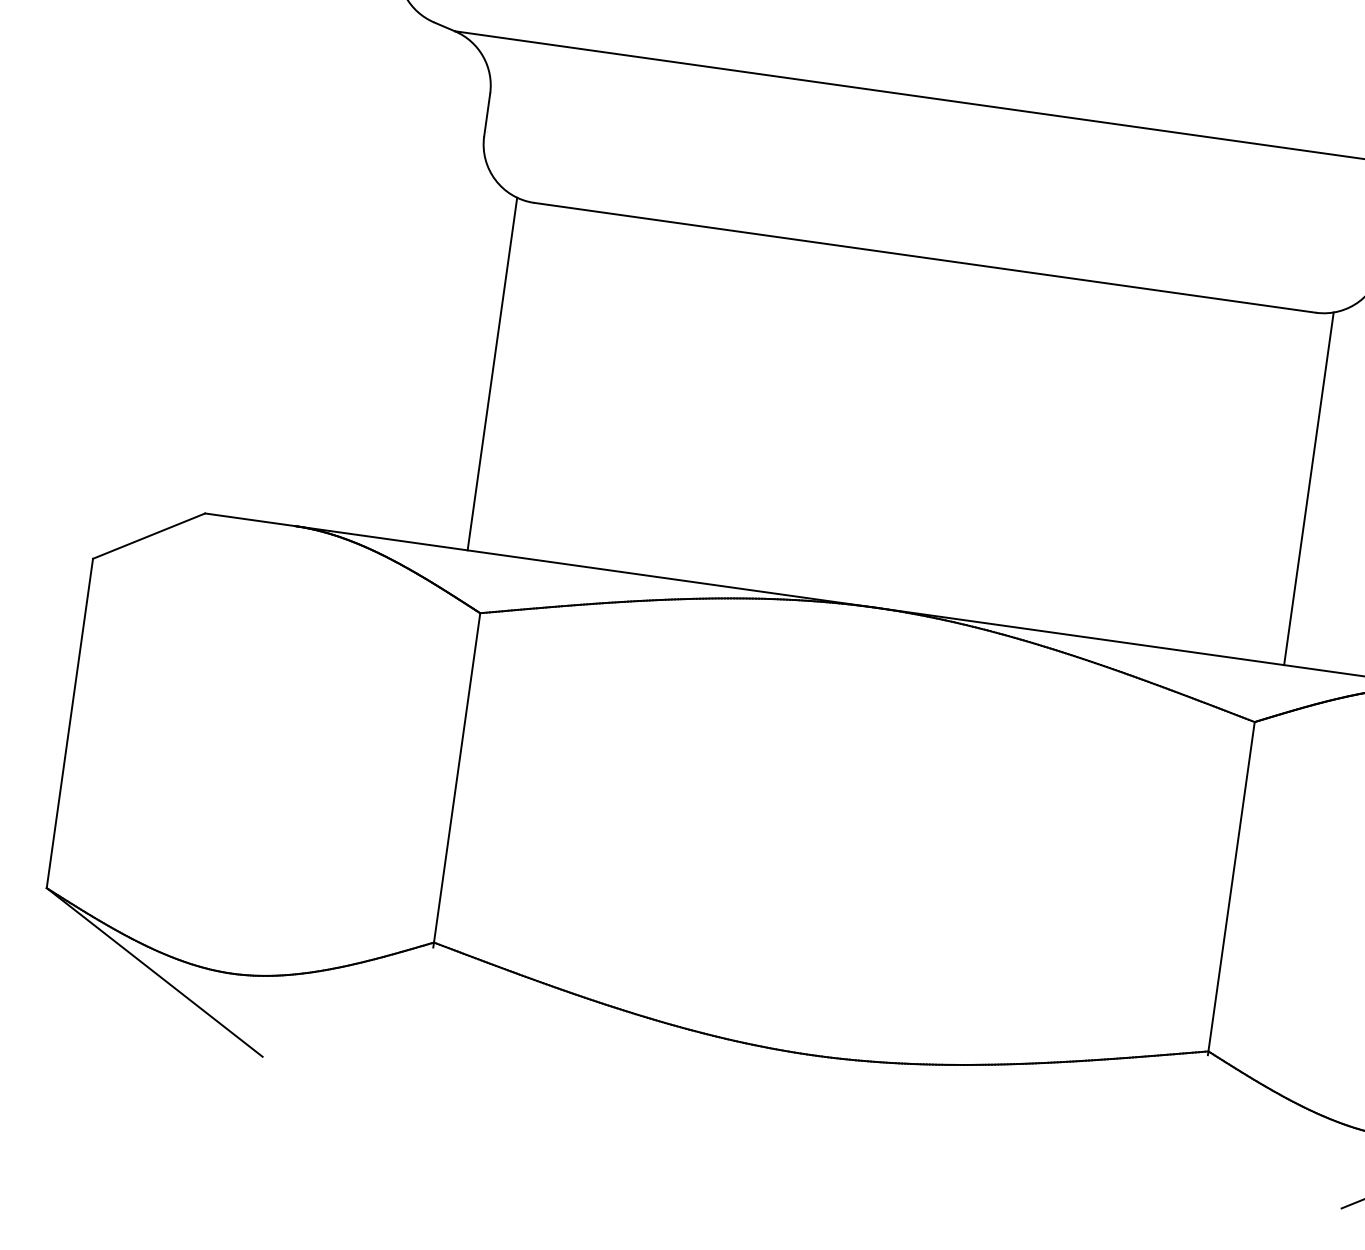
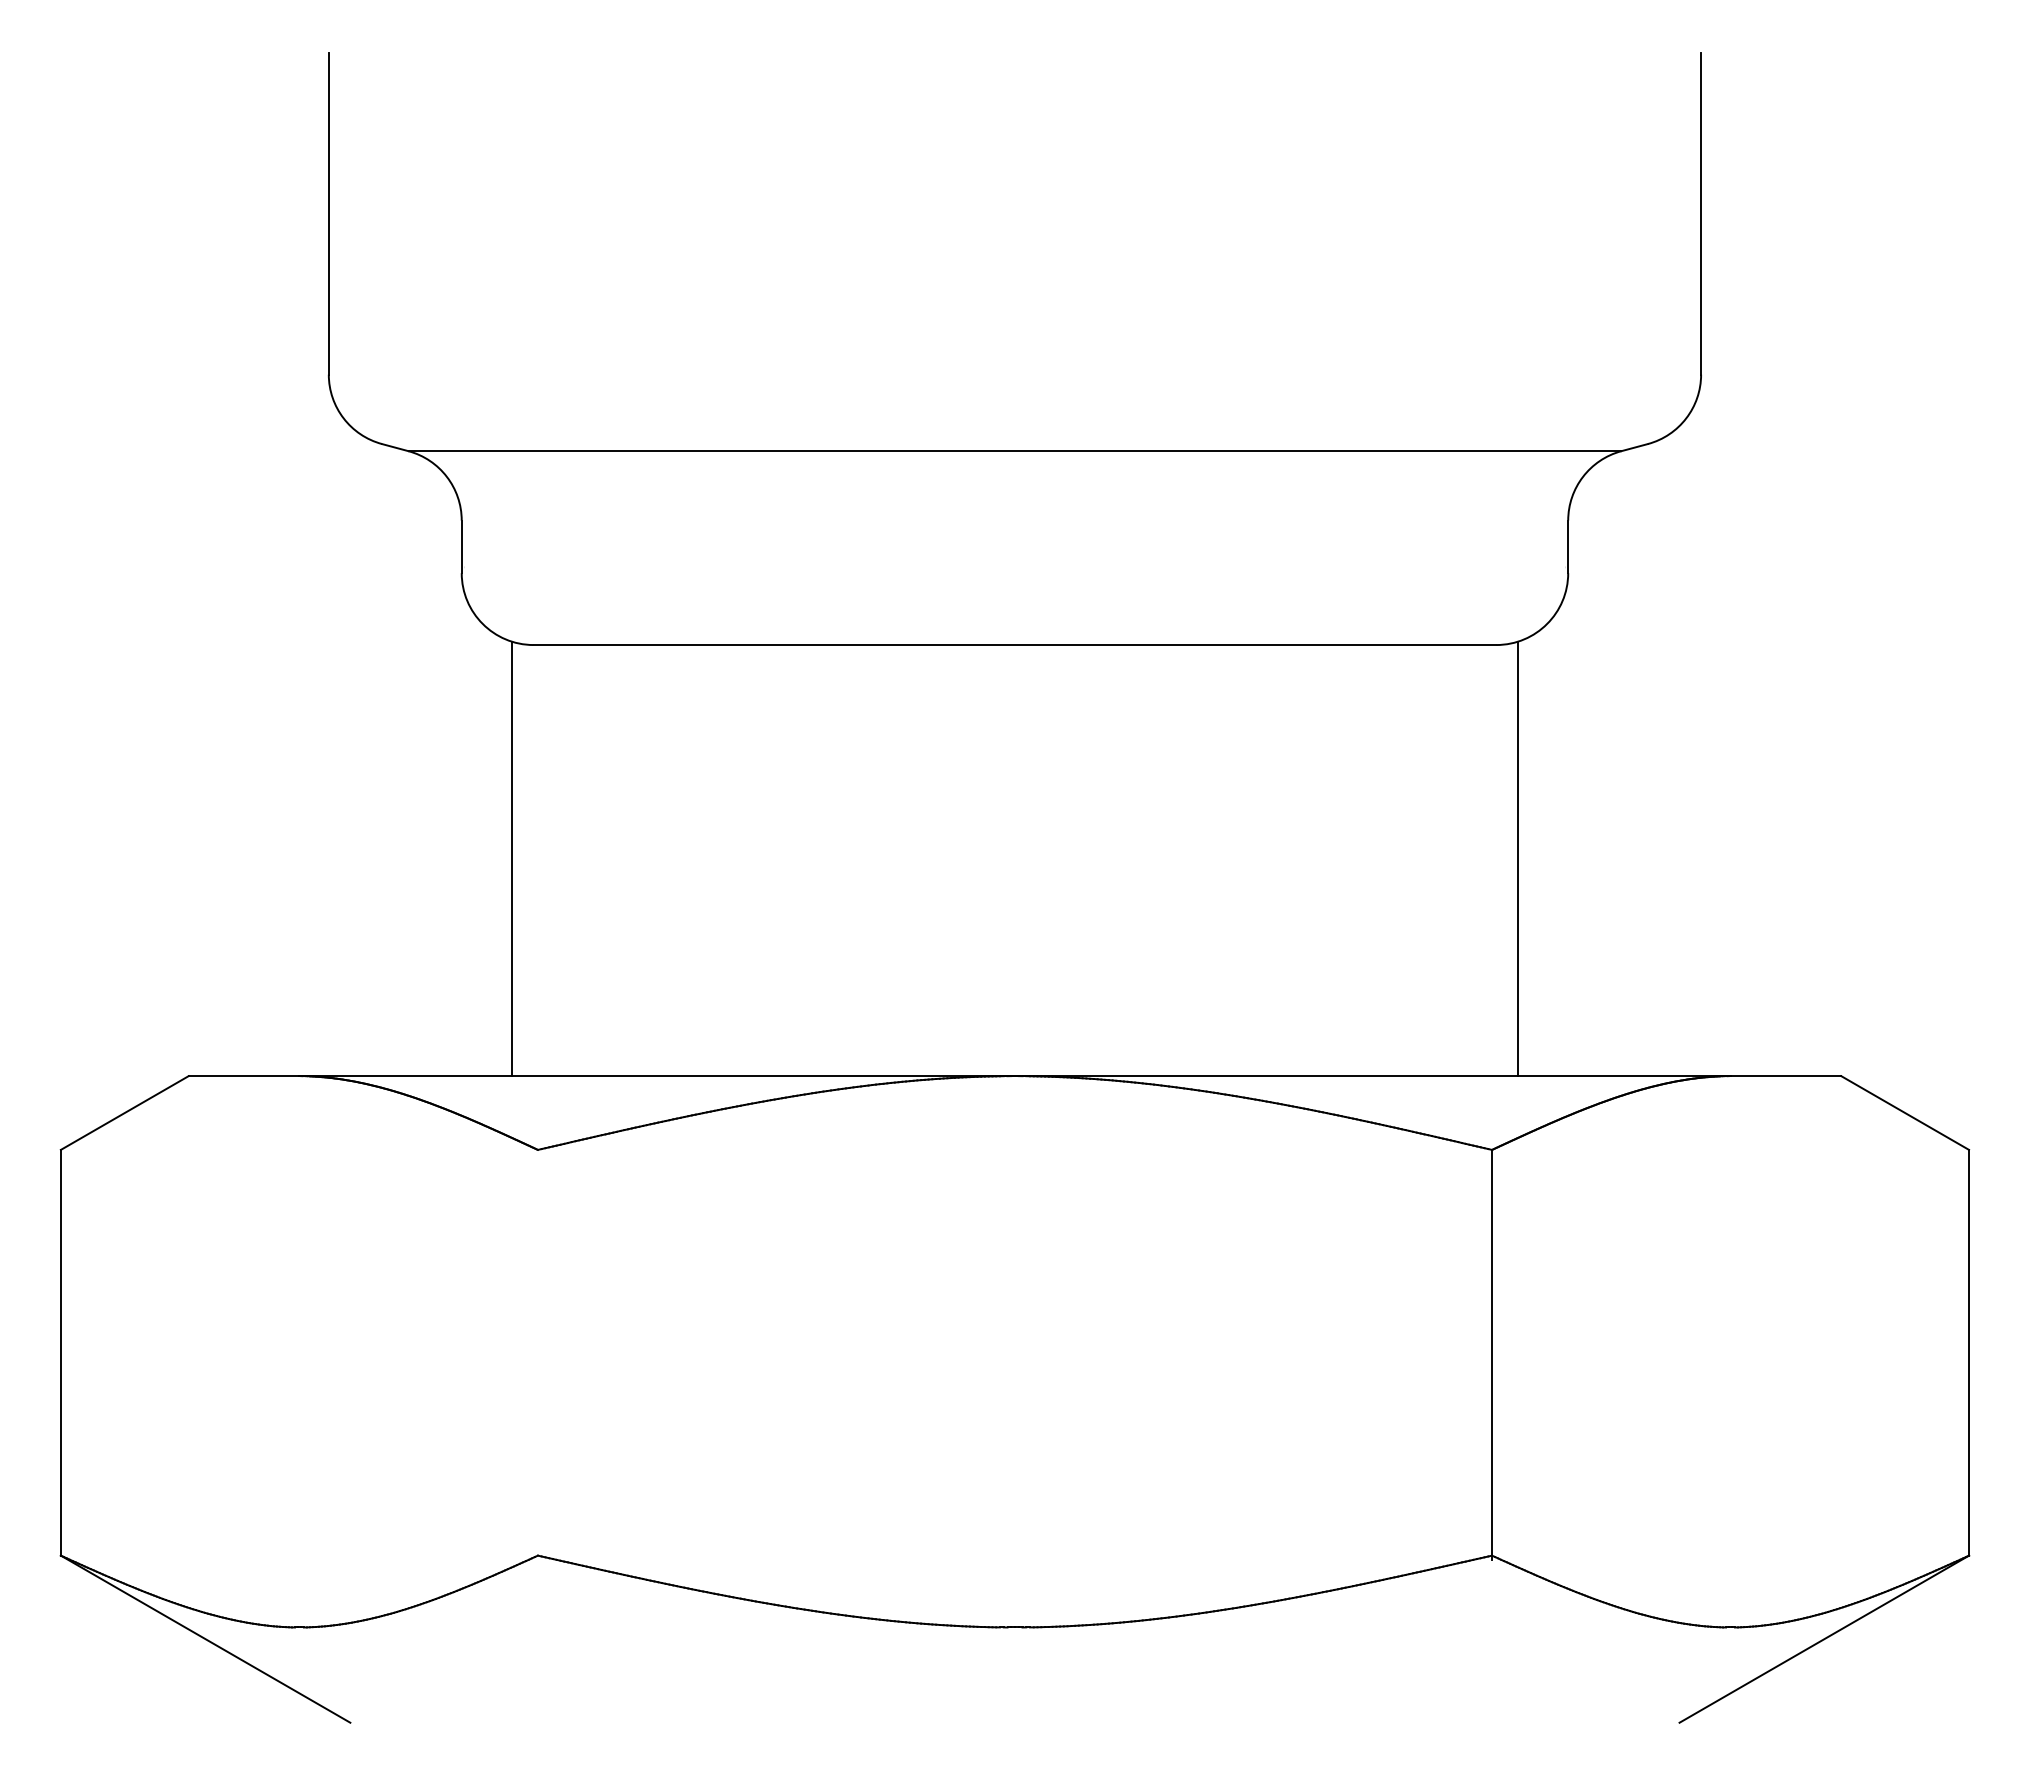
line: (456, 780) -> (537, 1355), removed

